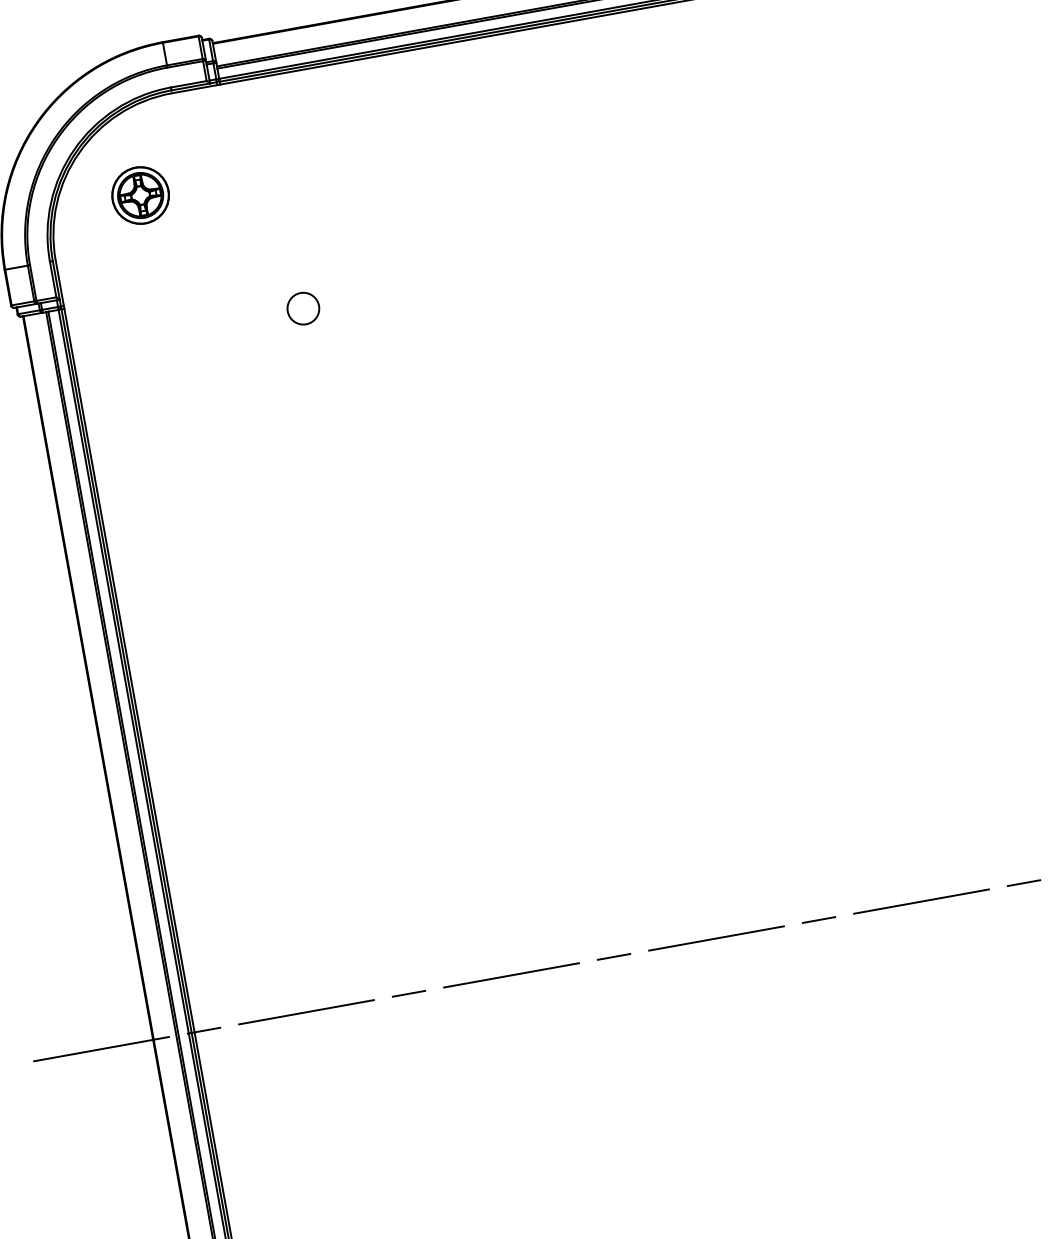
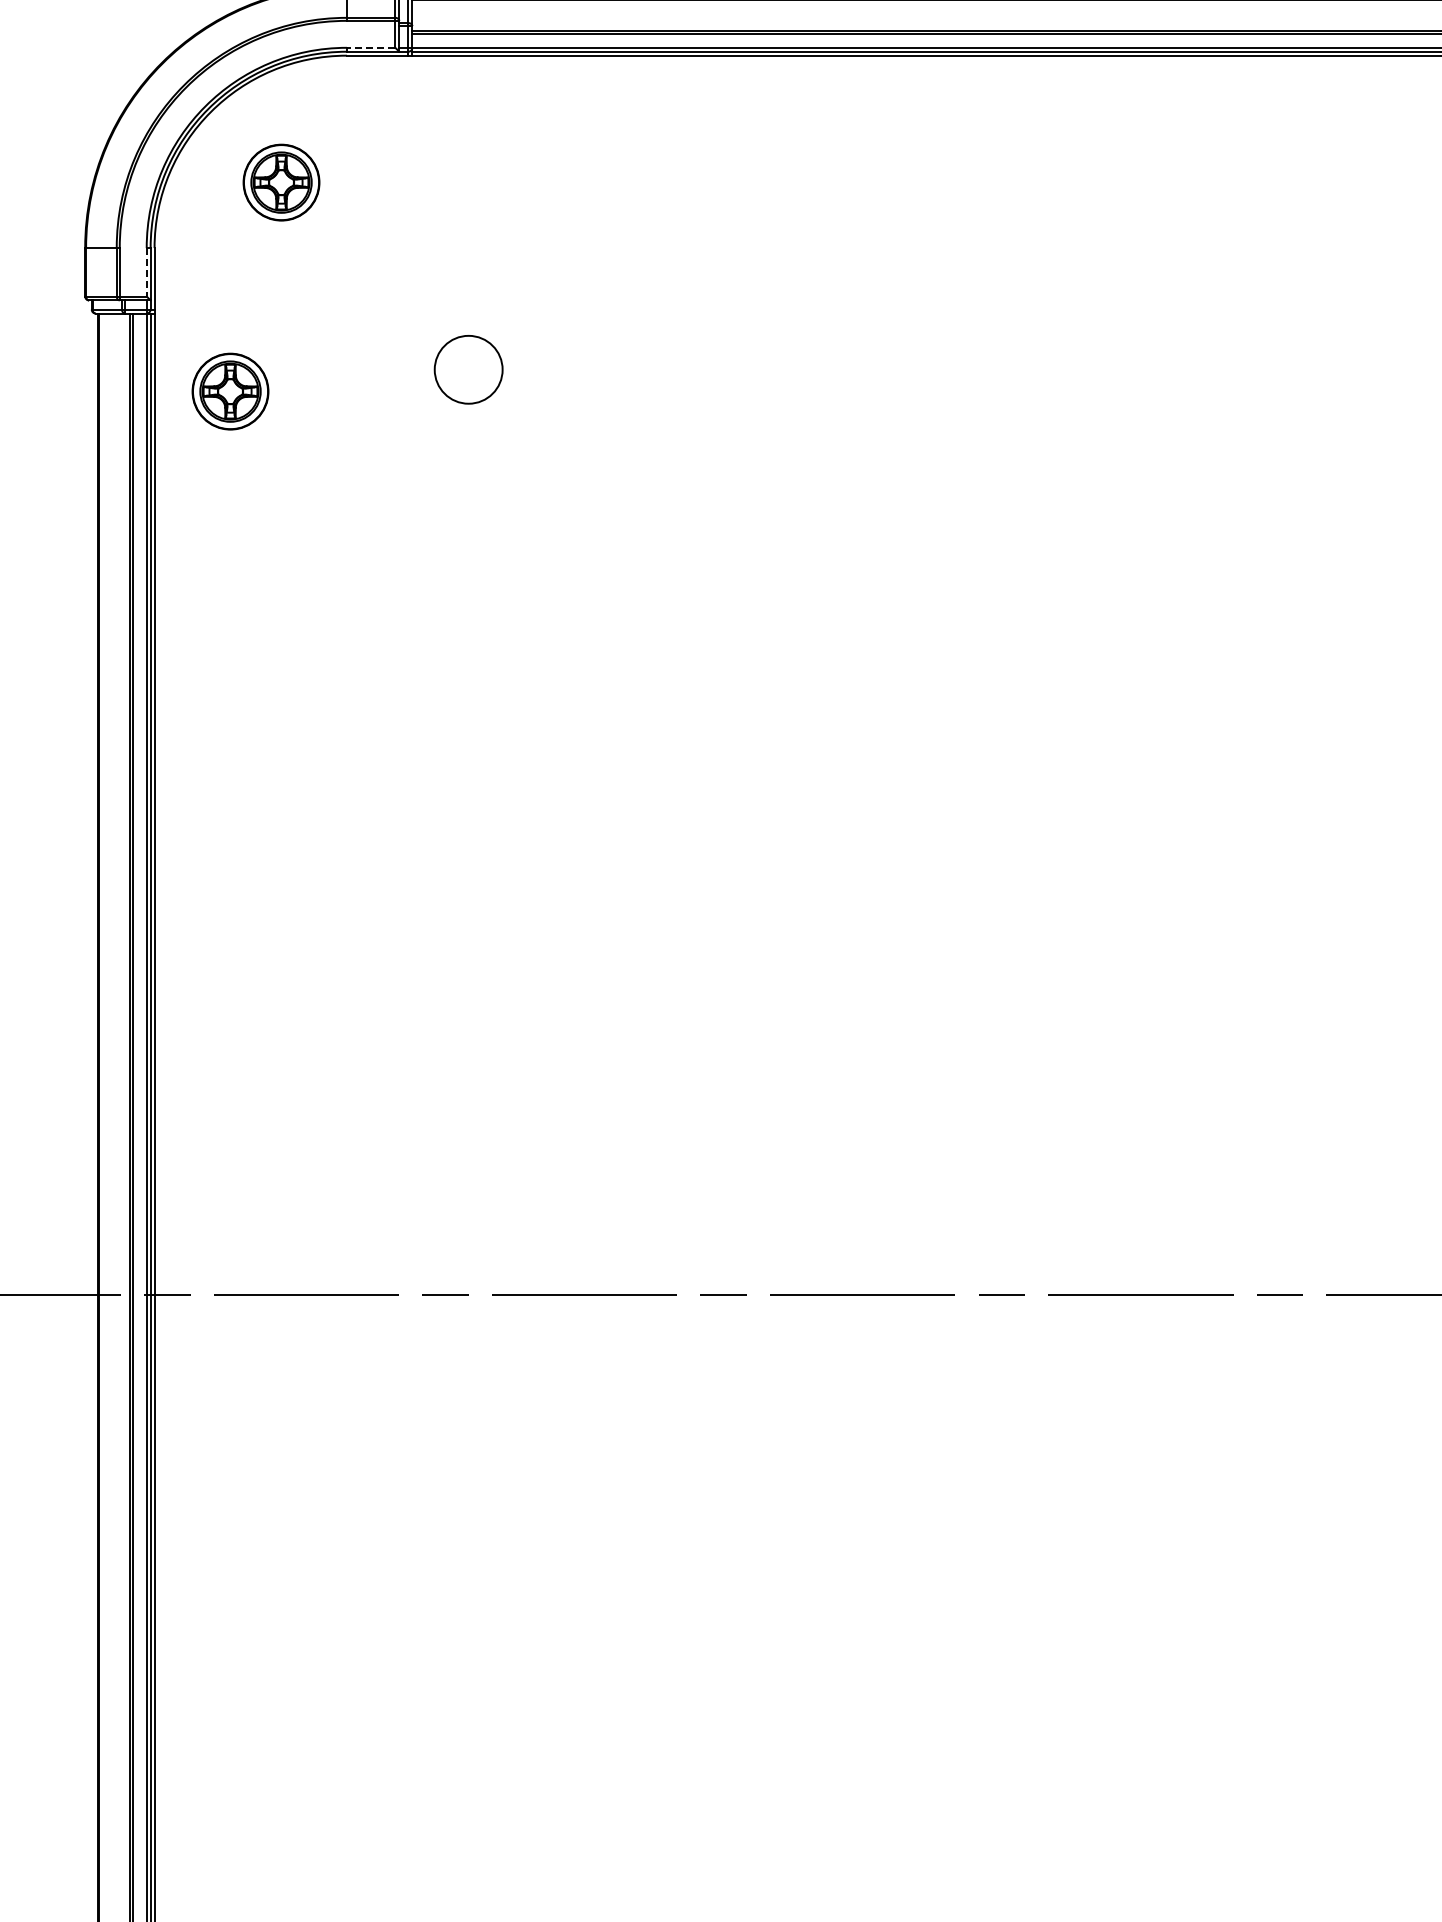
line: (188, 84) -> (370, 47), solid -> dashed
line: (53, 279) -> (146, 272), solid -> dashed
circle: (303, 308) -> (468, 369), size x1.6
part: (130, 356) -> (230, 391), added

